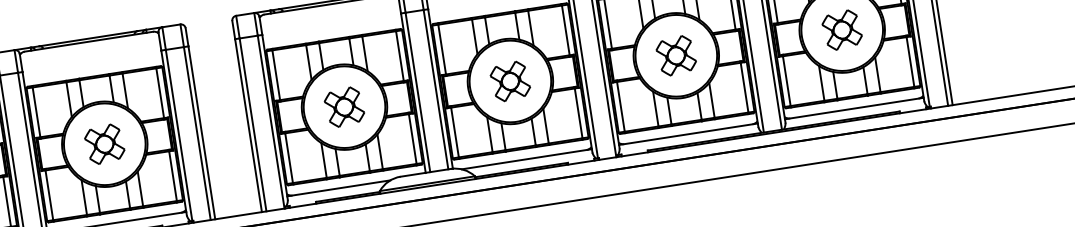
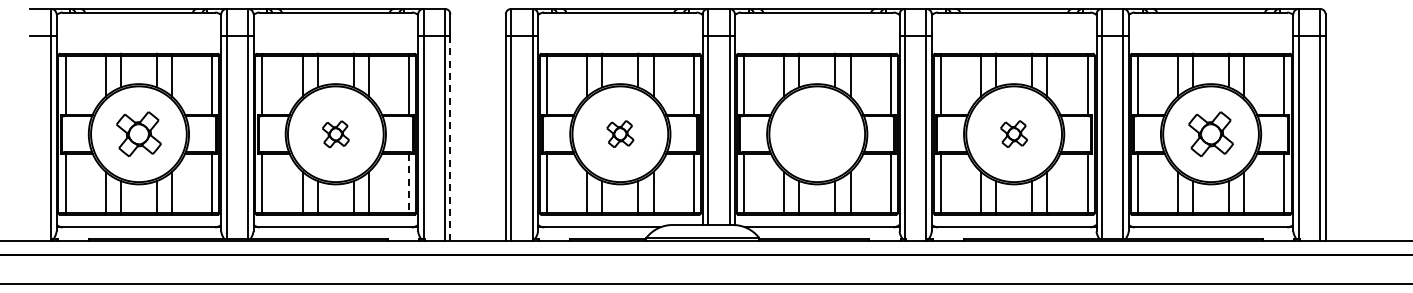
part: (675, 55) -> (1013, 133), size x0.6
part: (510, 80) -> (817, 133), removed
part: (344, 106) -> (620, 133), size x0.6
line: (201, 132) -> (450, 138), solid -> dashed
part: (104, 144) -> (335, 134), size x0.6
line: (173, 176) -> (409, 183), solid -> dashed

